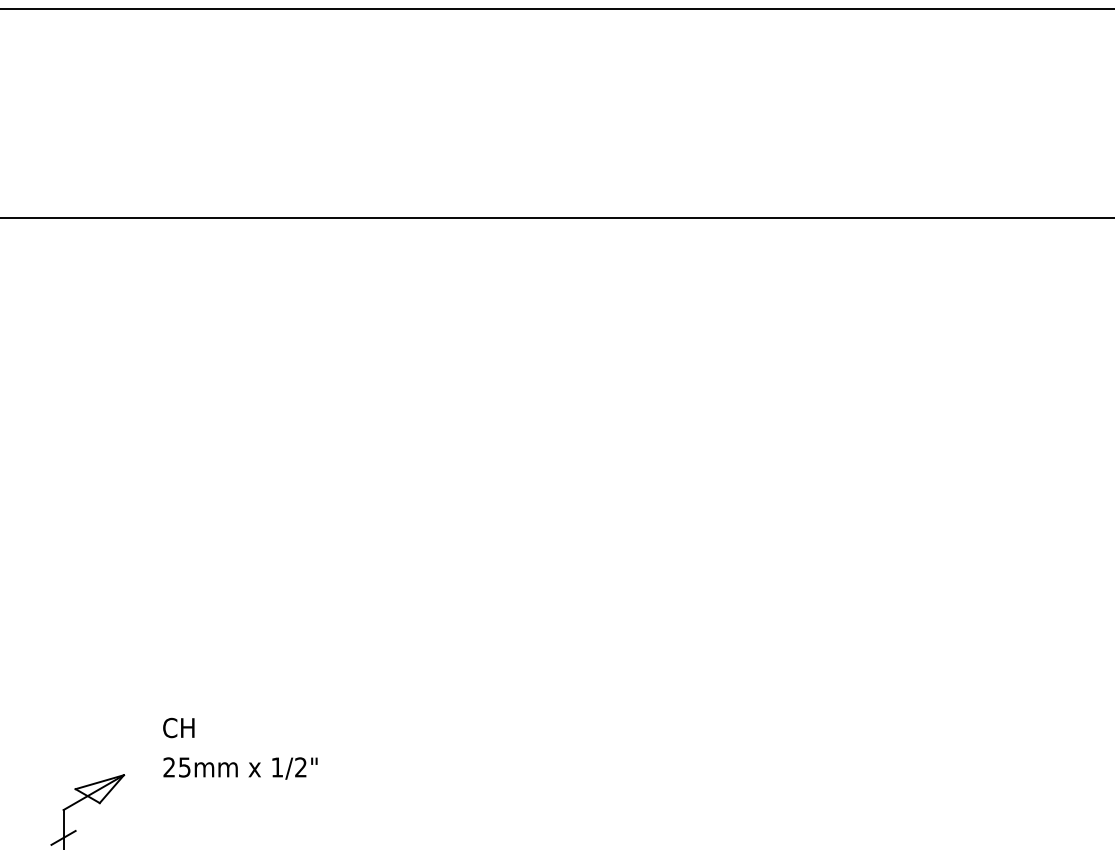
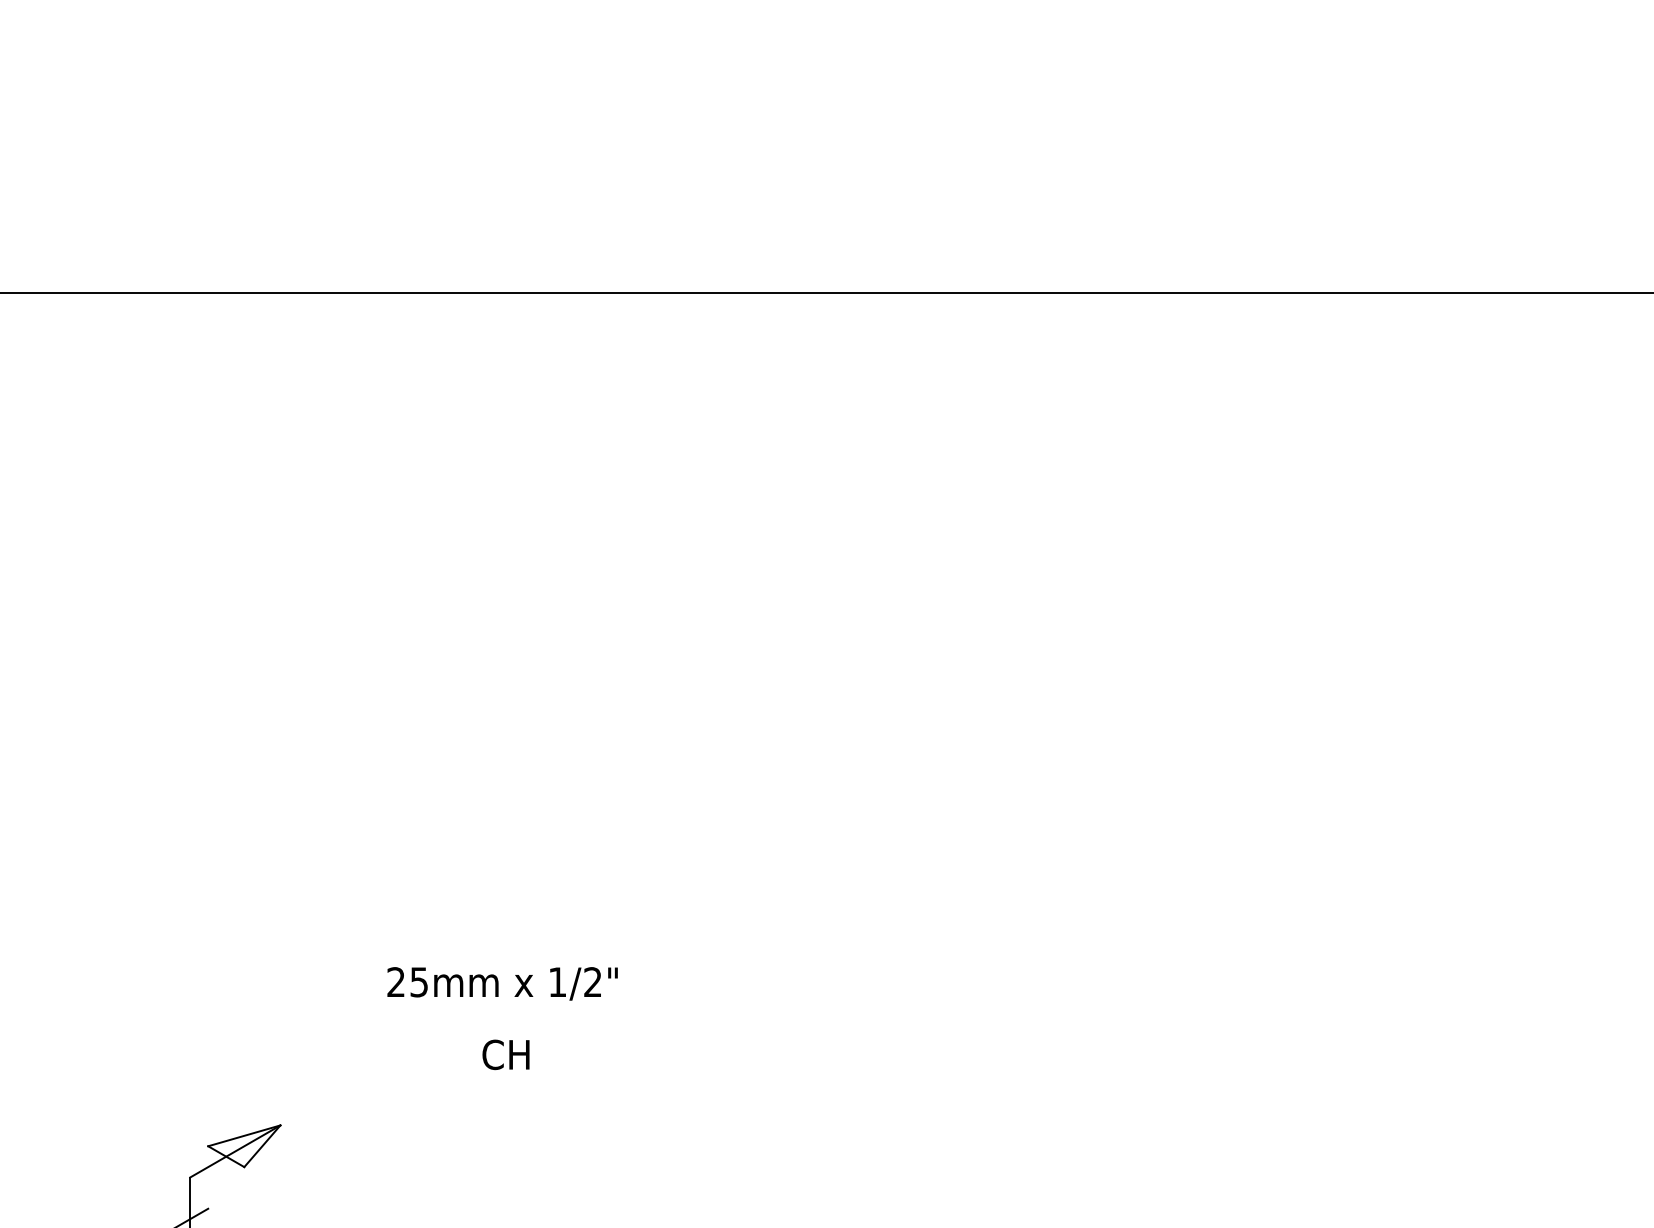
text: (178, 727) -> (505, 1054), moved
text: (240, 768) -> (502, 983), moved

